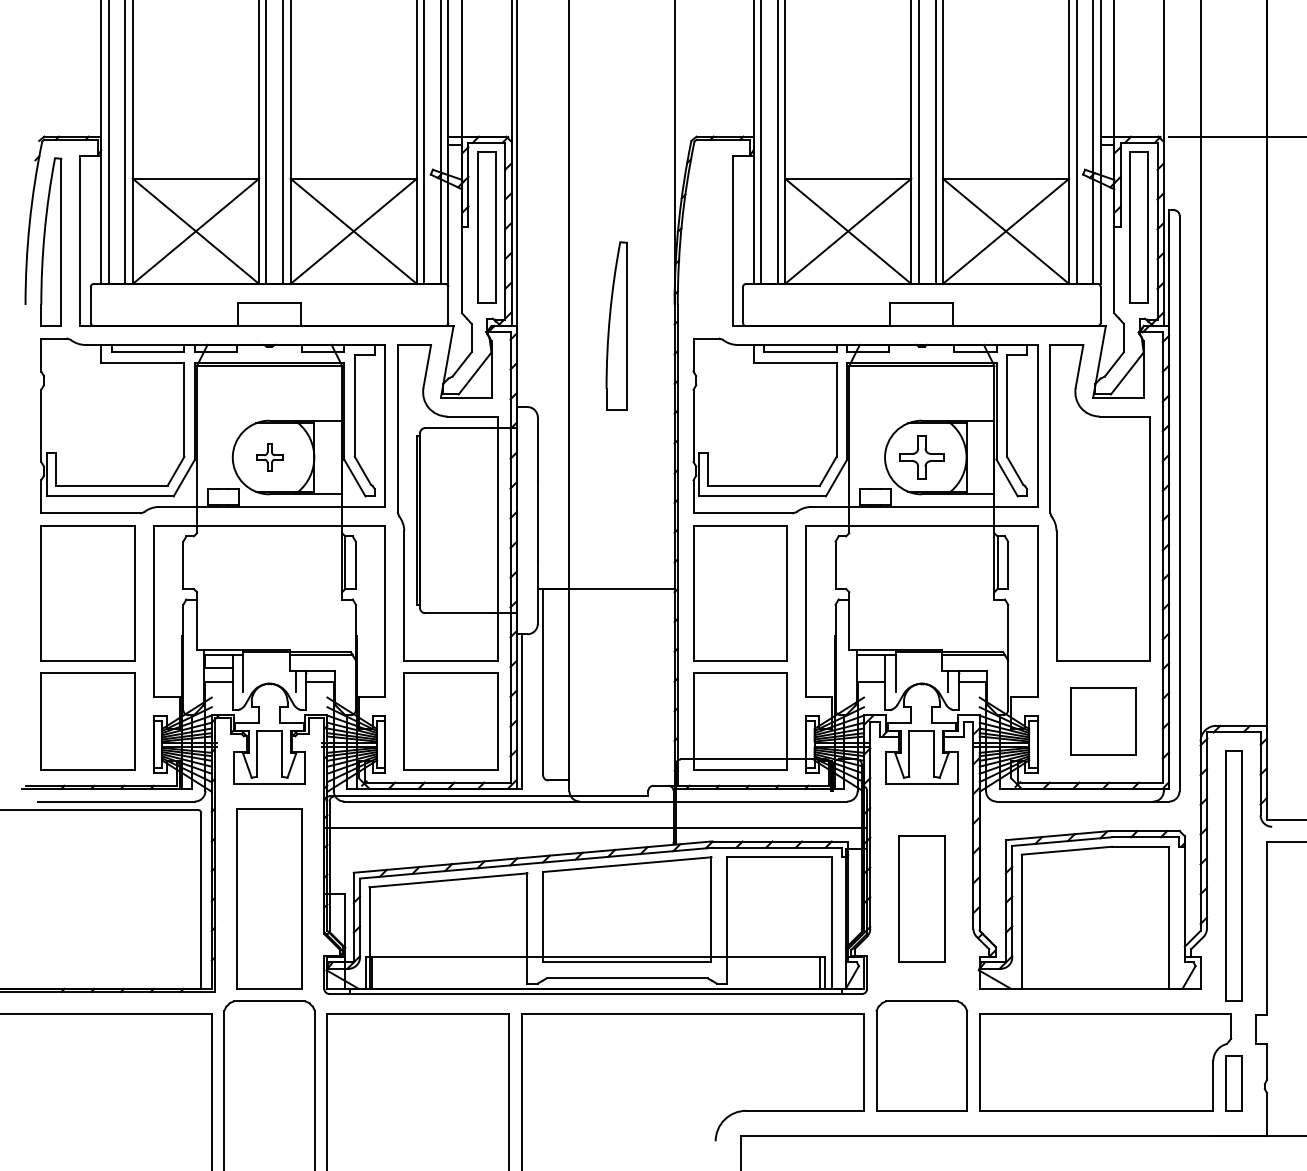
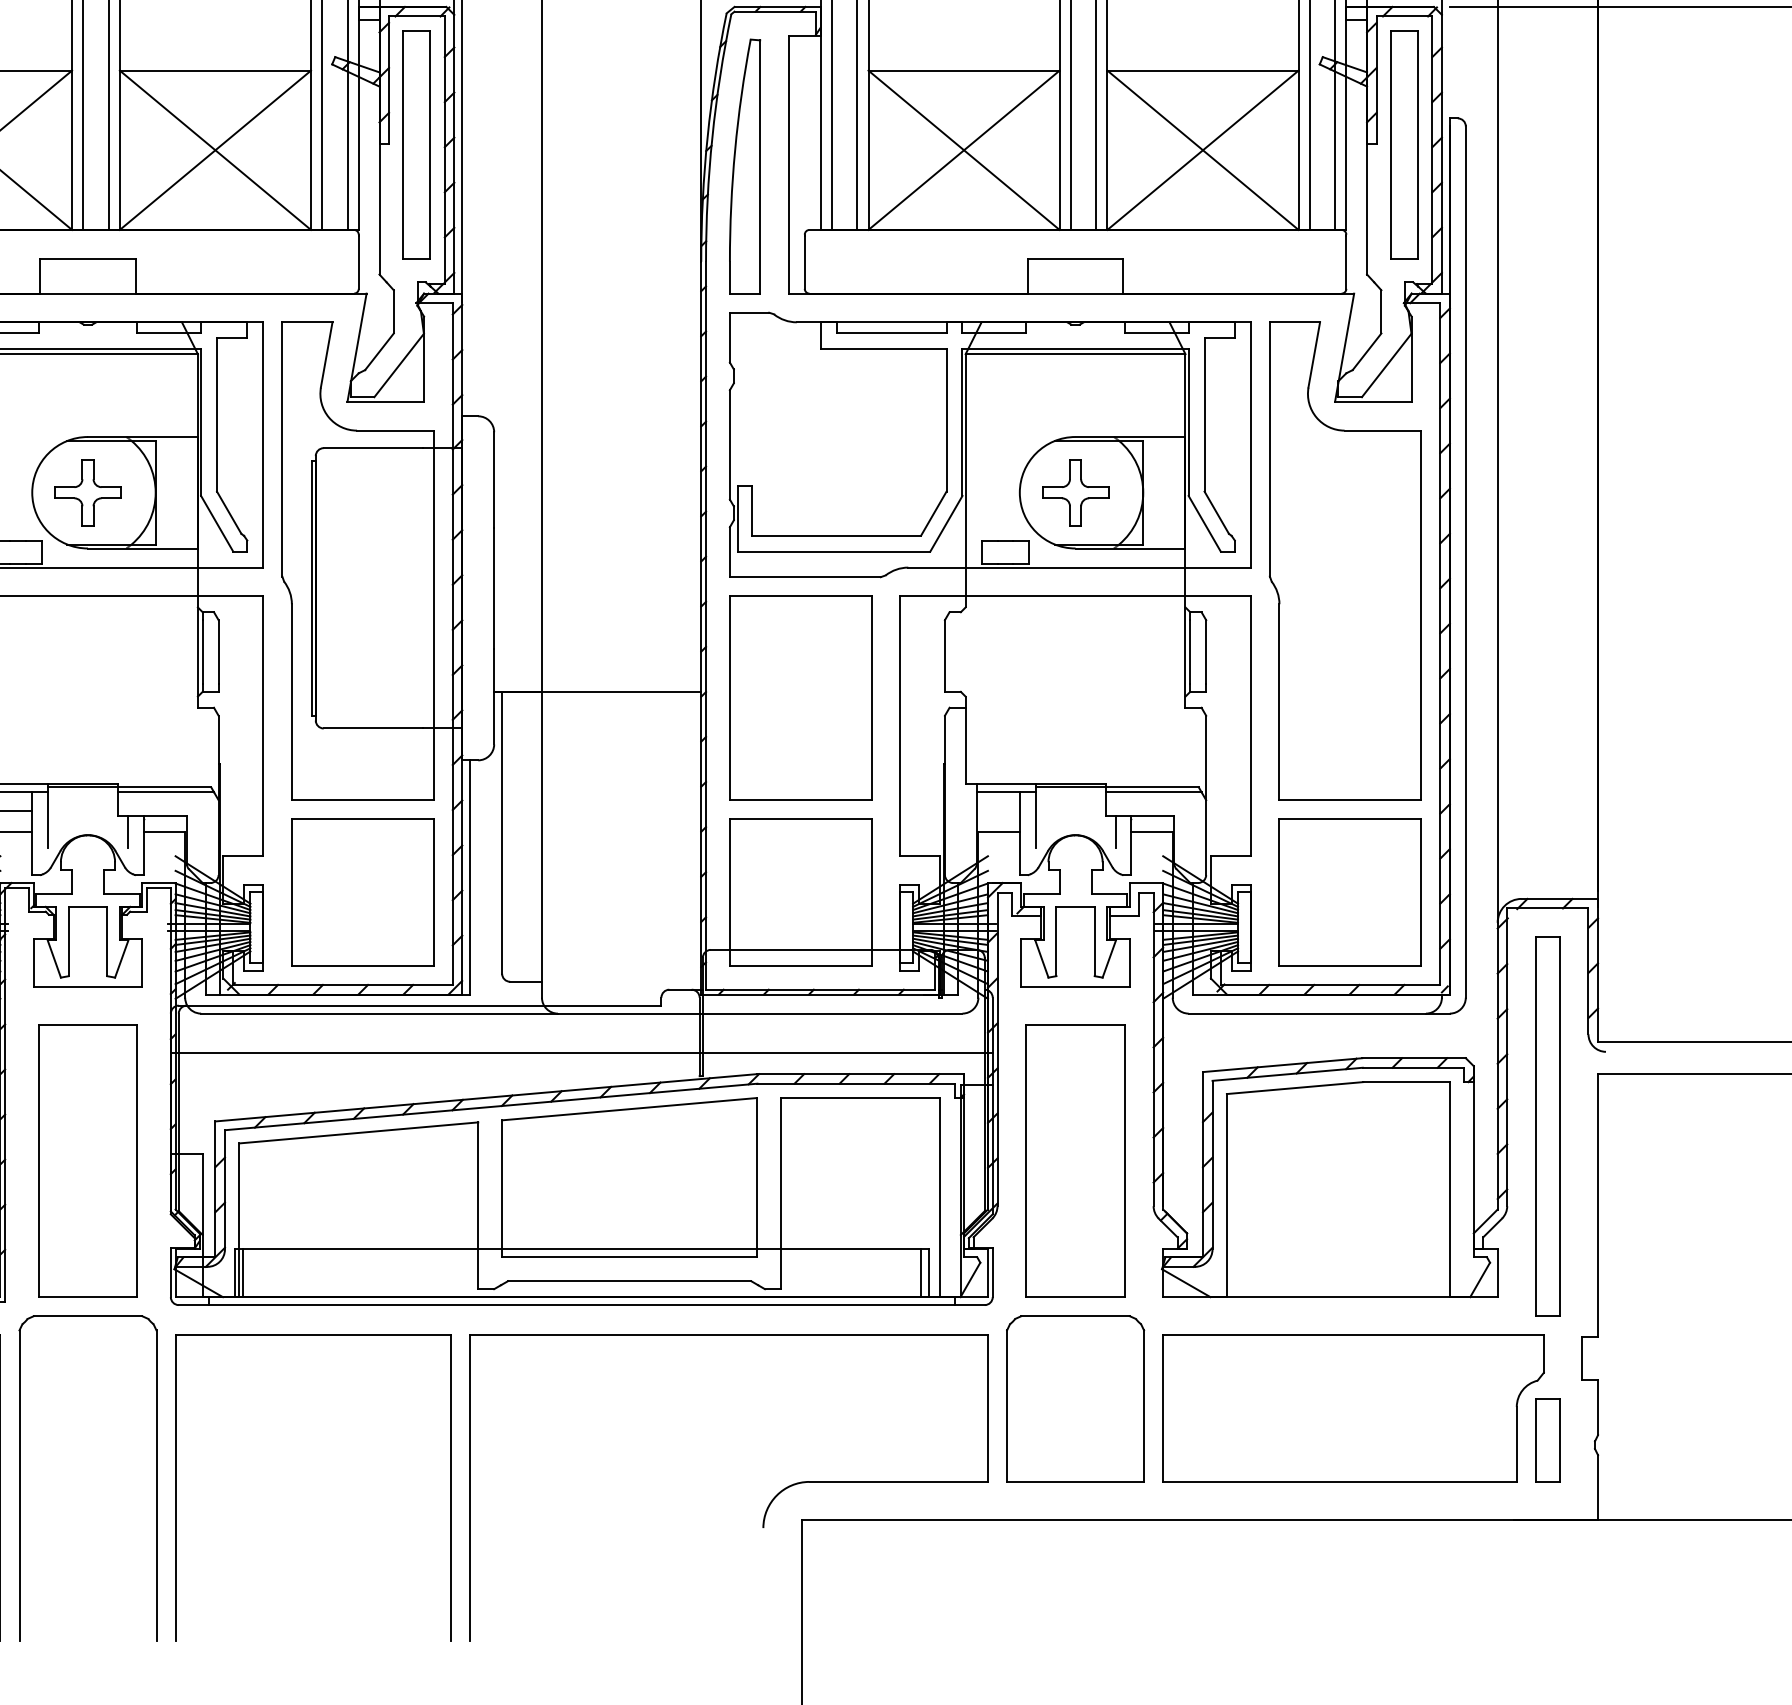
part: (616, 325) -> (744, 165), moved
part: (269, 457) -> (87, 492), size x1.67
part: (1103, 721) -> (1350, 892), size x1.43
part: (921, 898) -> (1075, 1160), size x1.43

